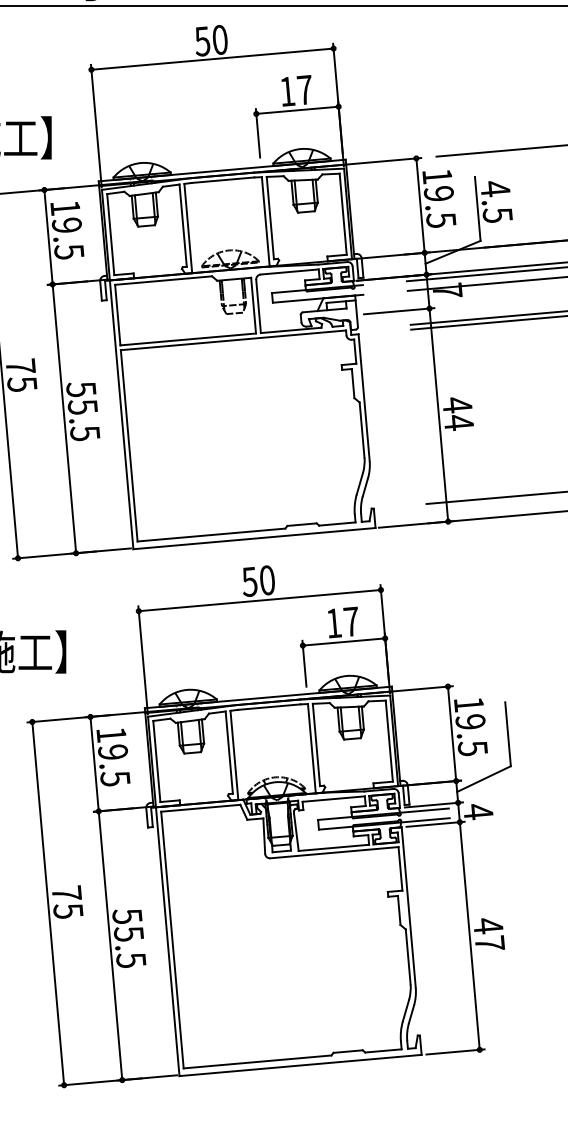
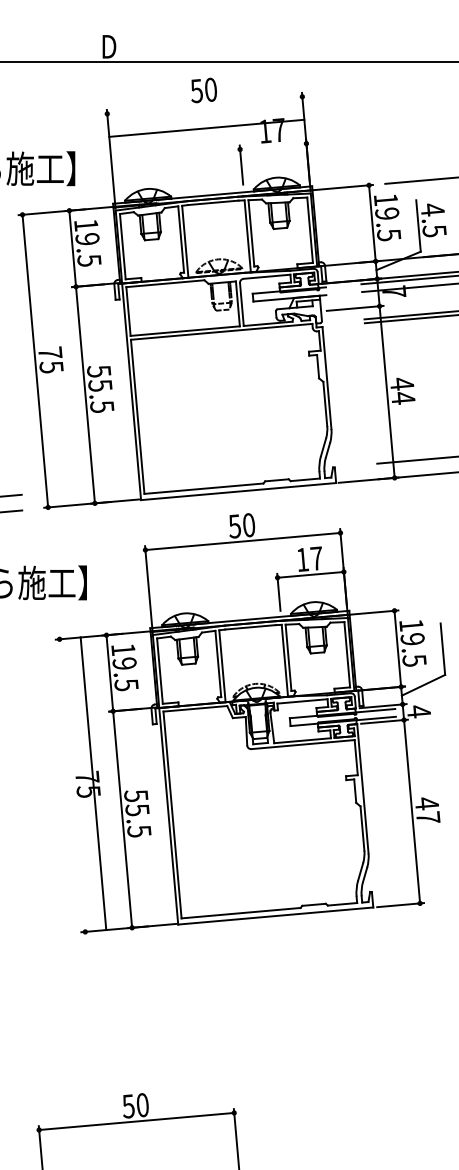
line: (212, 58) -> (206, 127), moved
line: (297, 110) -> (273, 146), removed
line: (48, 903) -> (93, 783), moved

